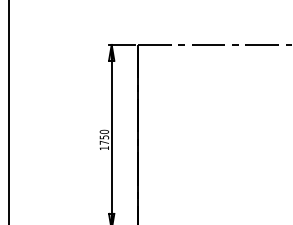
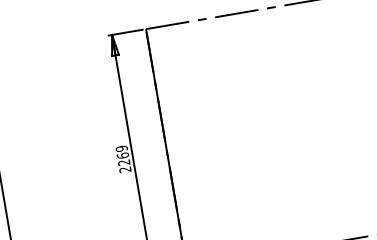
text: (104, 140) -> (123, 159), 1750 -> 2269

